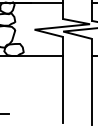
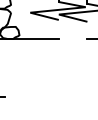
line: (63, 79) -> (59, 62), removed
line: (91, 81) -> (87, 64), removed

